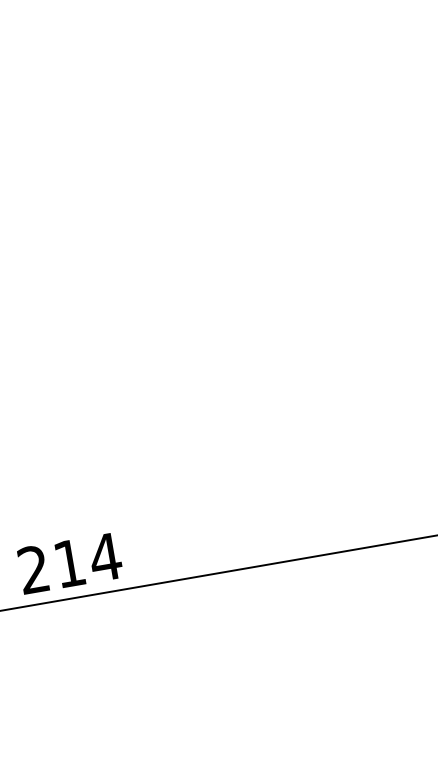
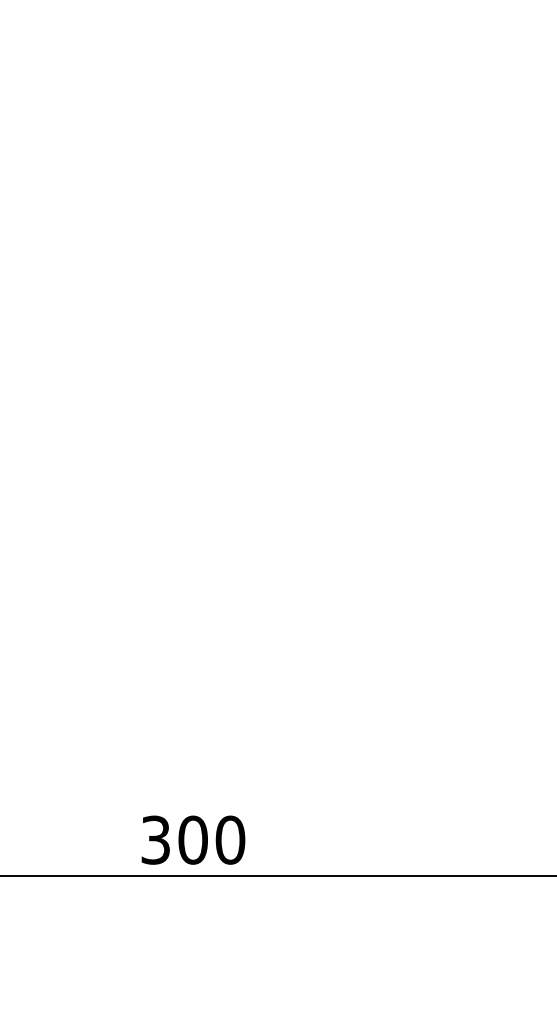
text: (69, 562) -> (193, 839), 214 -> 300

